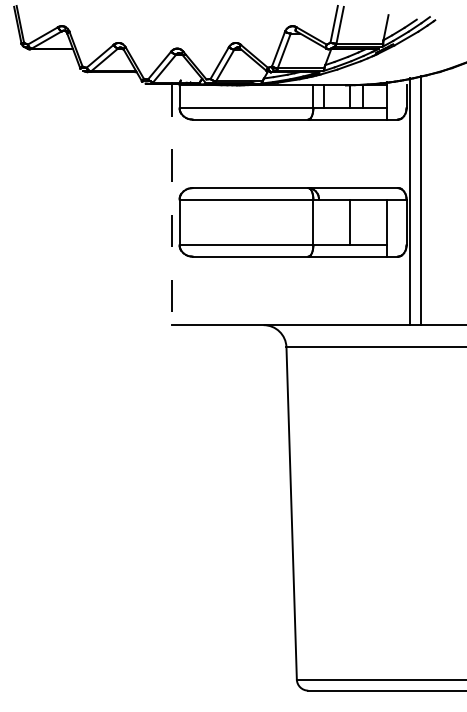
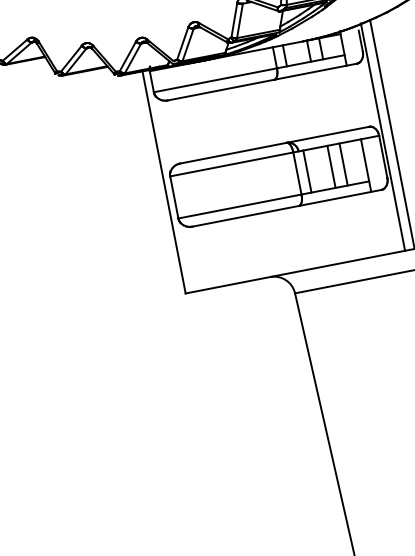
line: (171, 204) -> (163, 182), dashed -> solid
line: (324, 222) -> (307, 171), added
line: (363, 222) -> (343, 164), added

